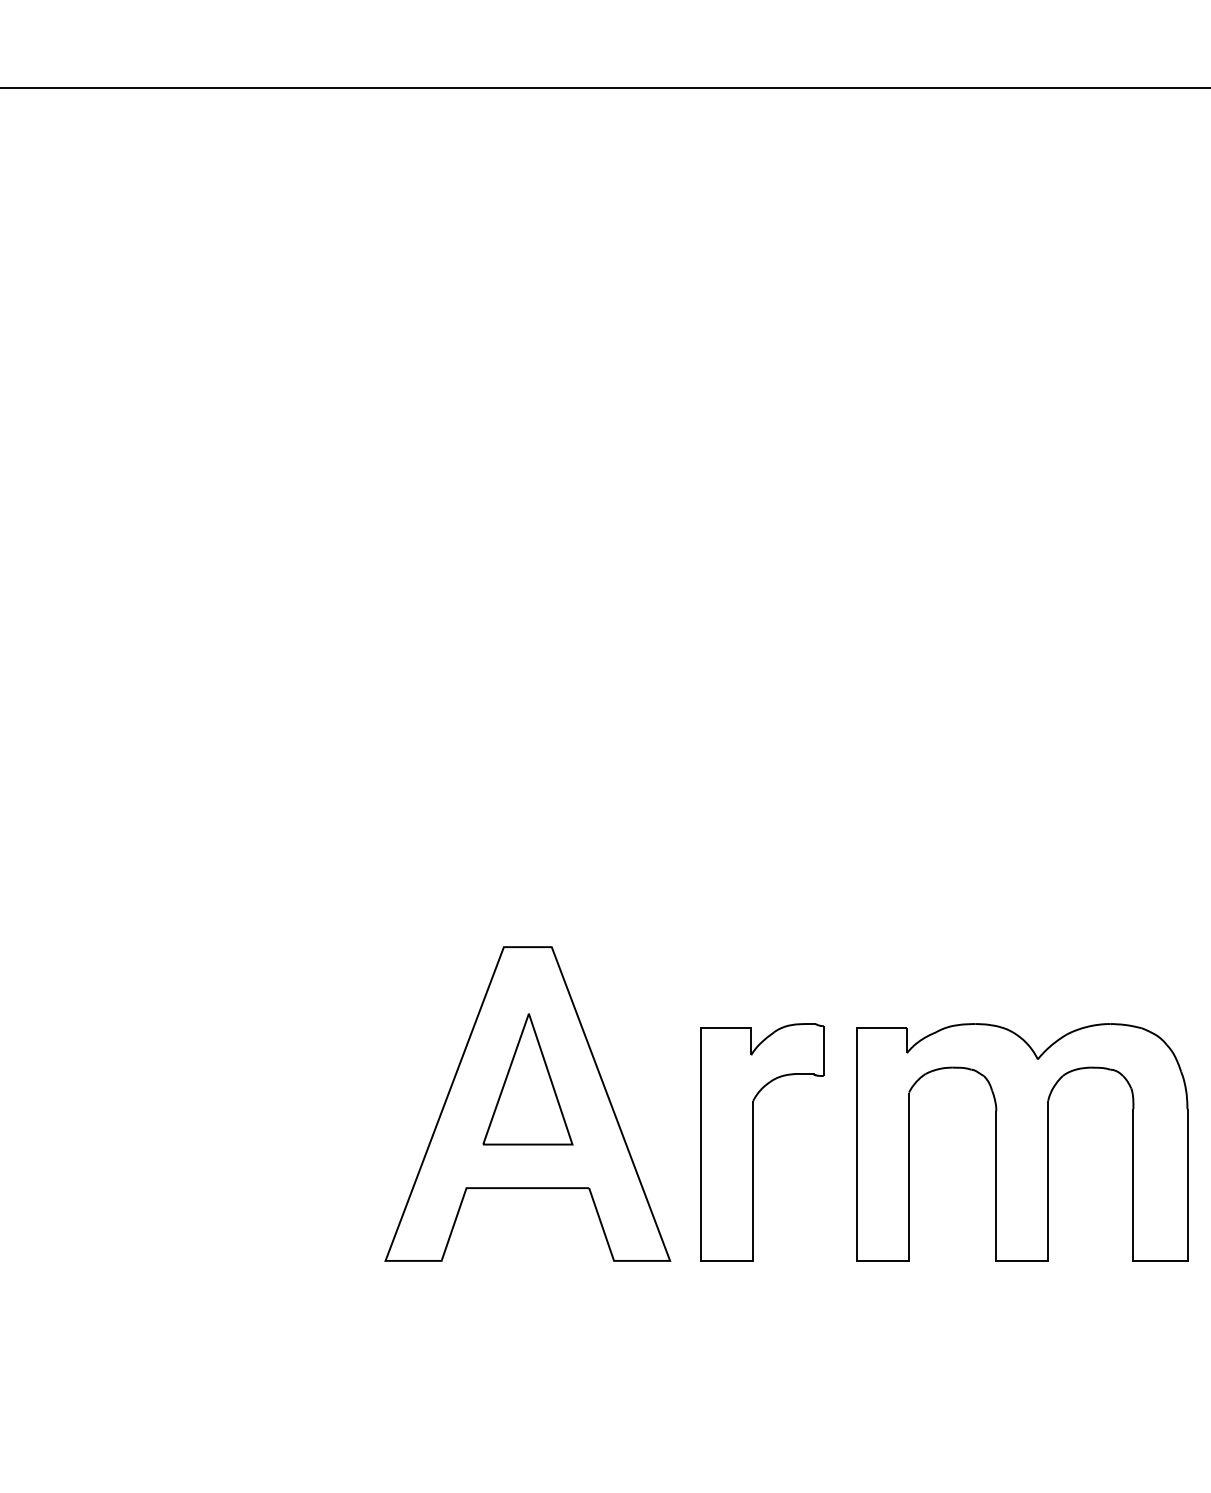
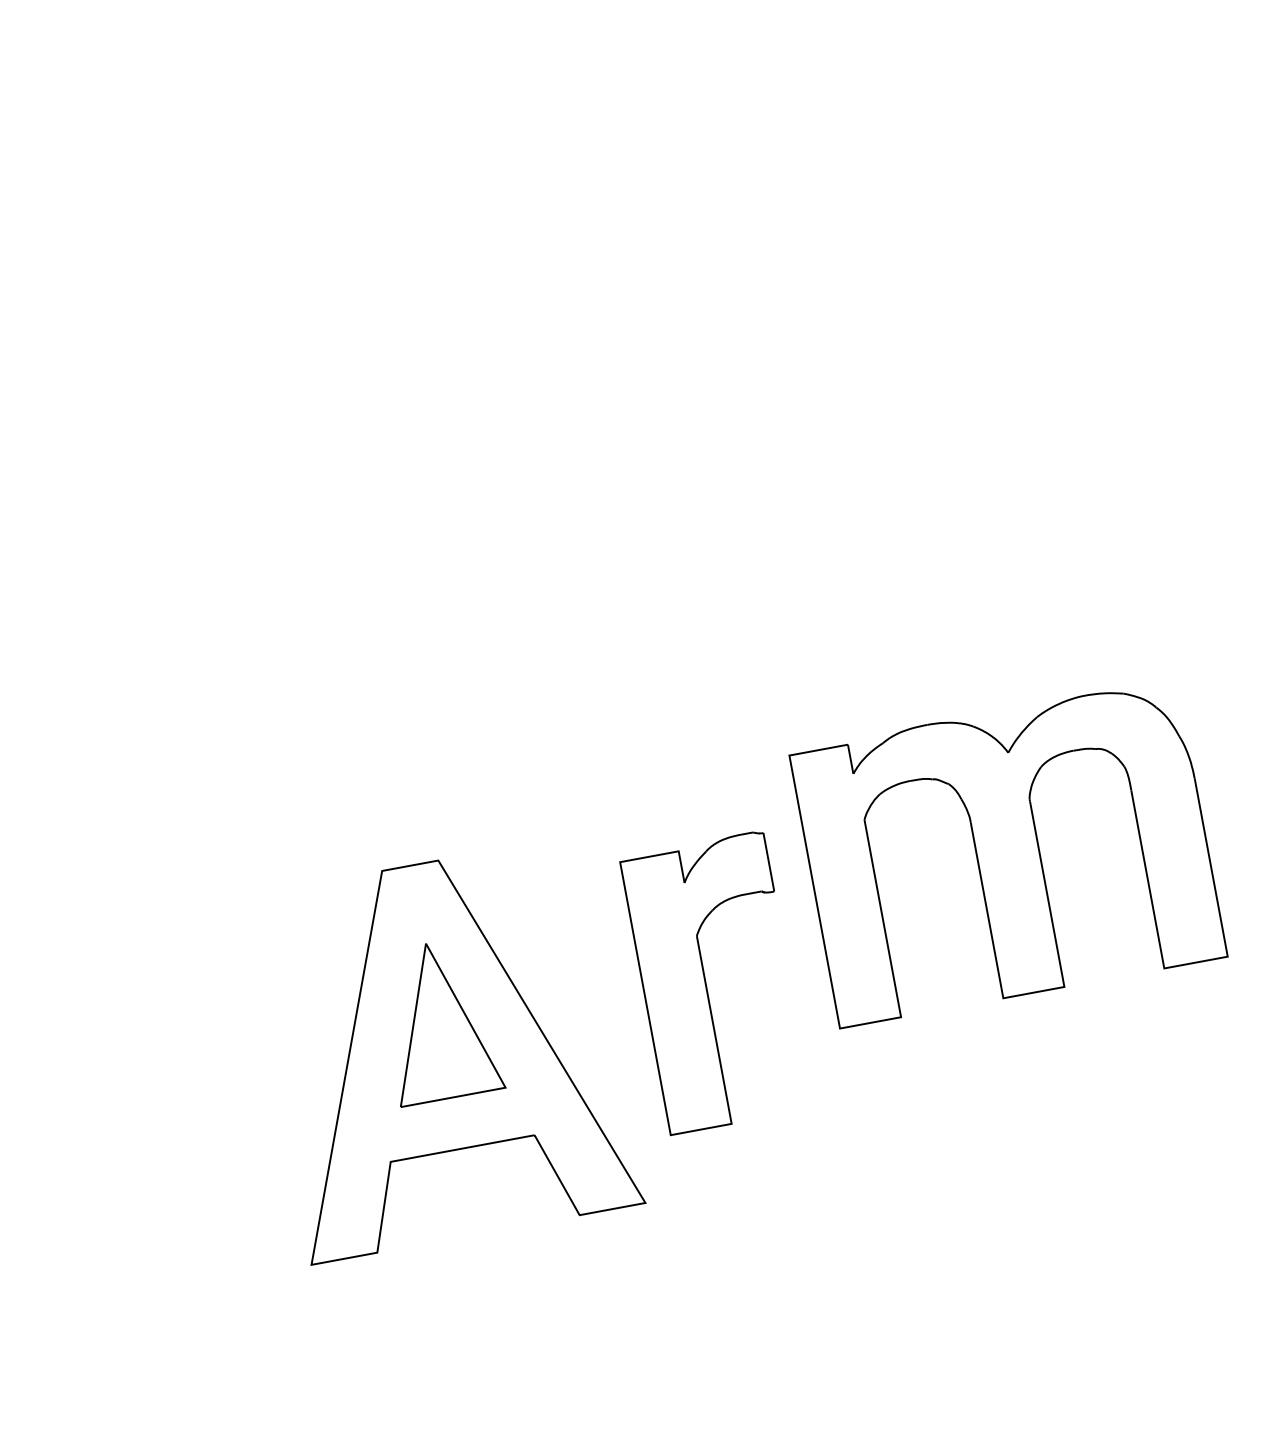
part: (753, 1142) -> (706, 984), moved
part: (1022, 1142) -> (1008, 853), moved

